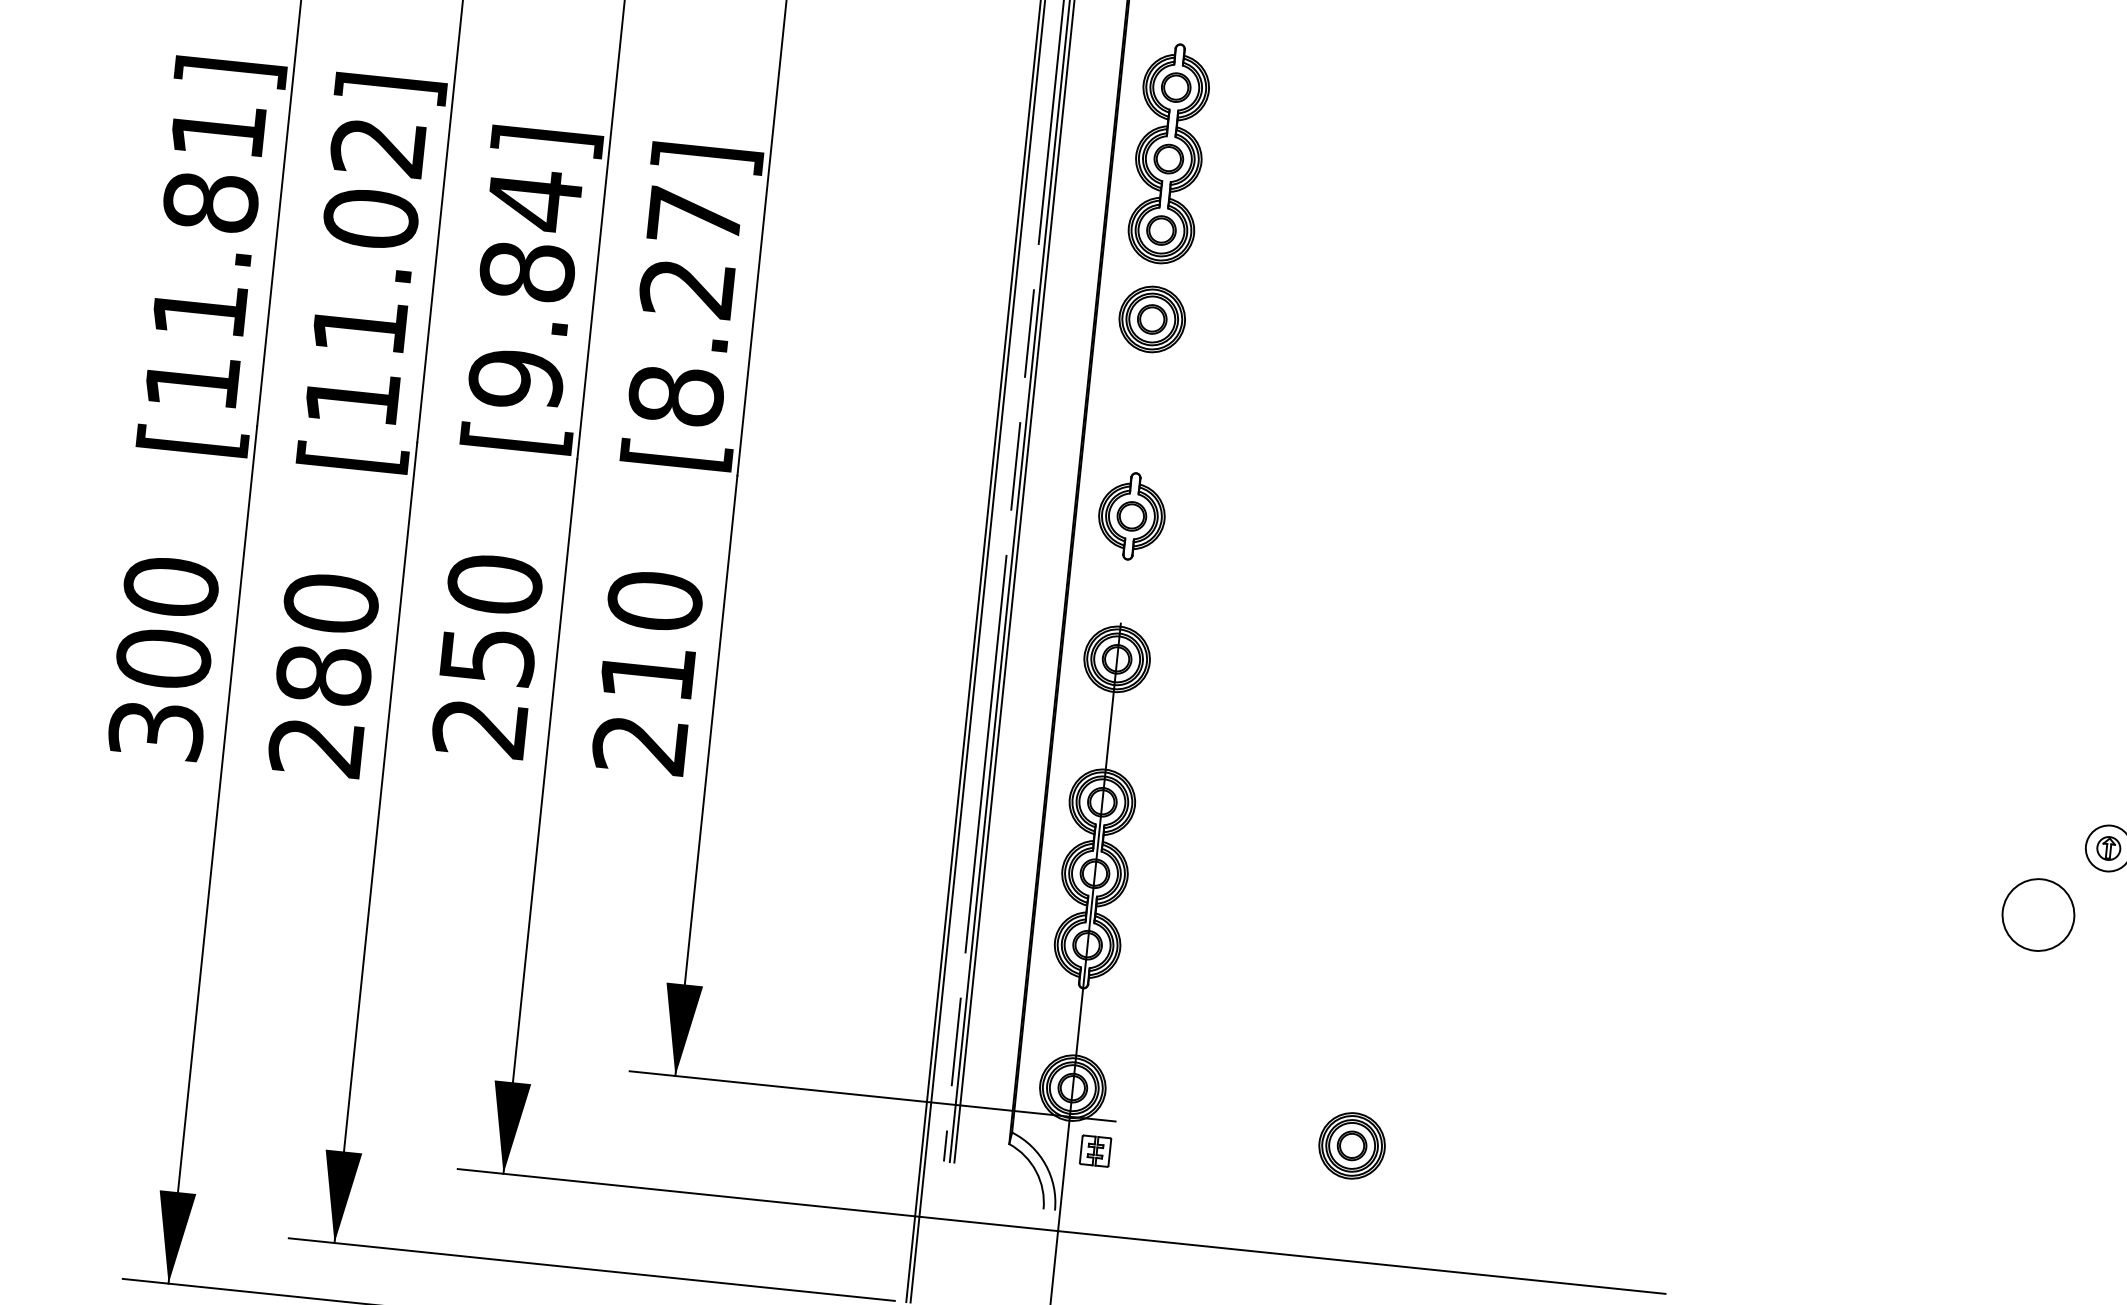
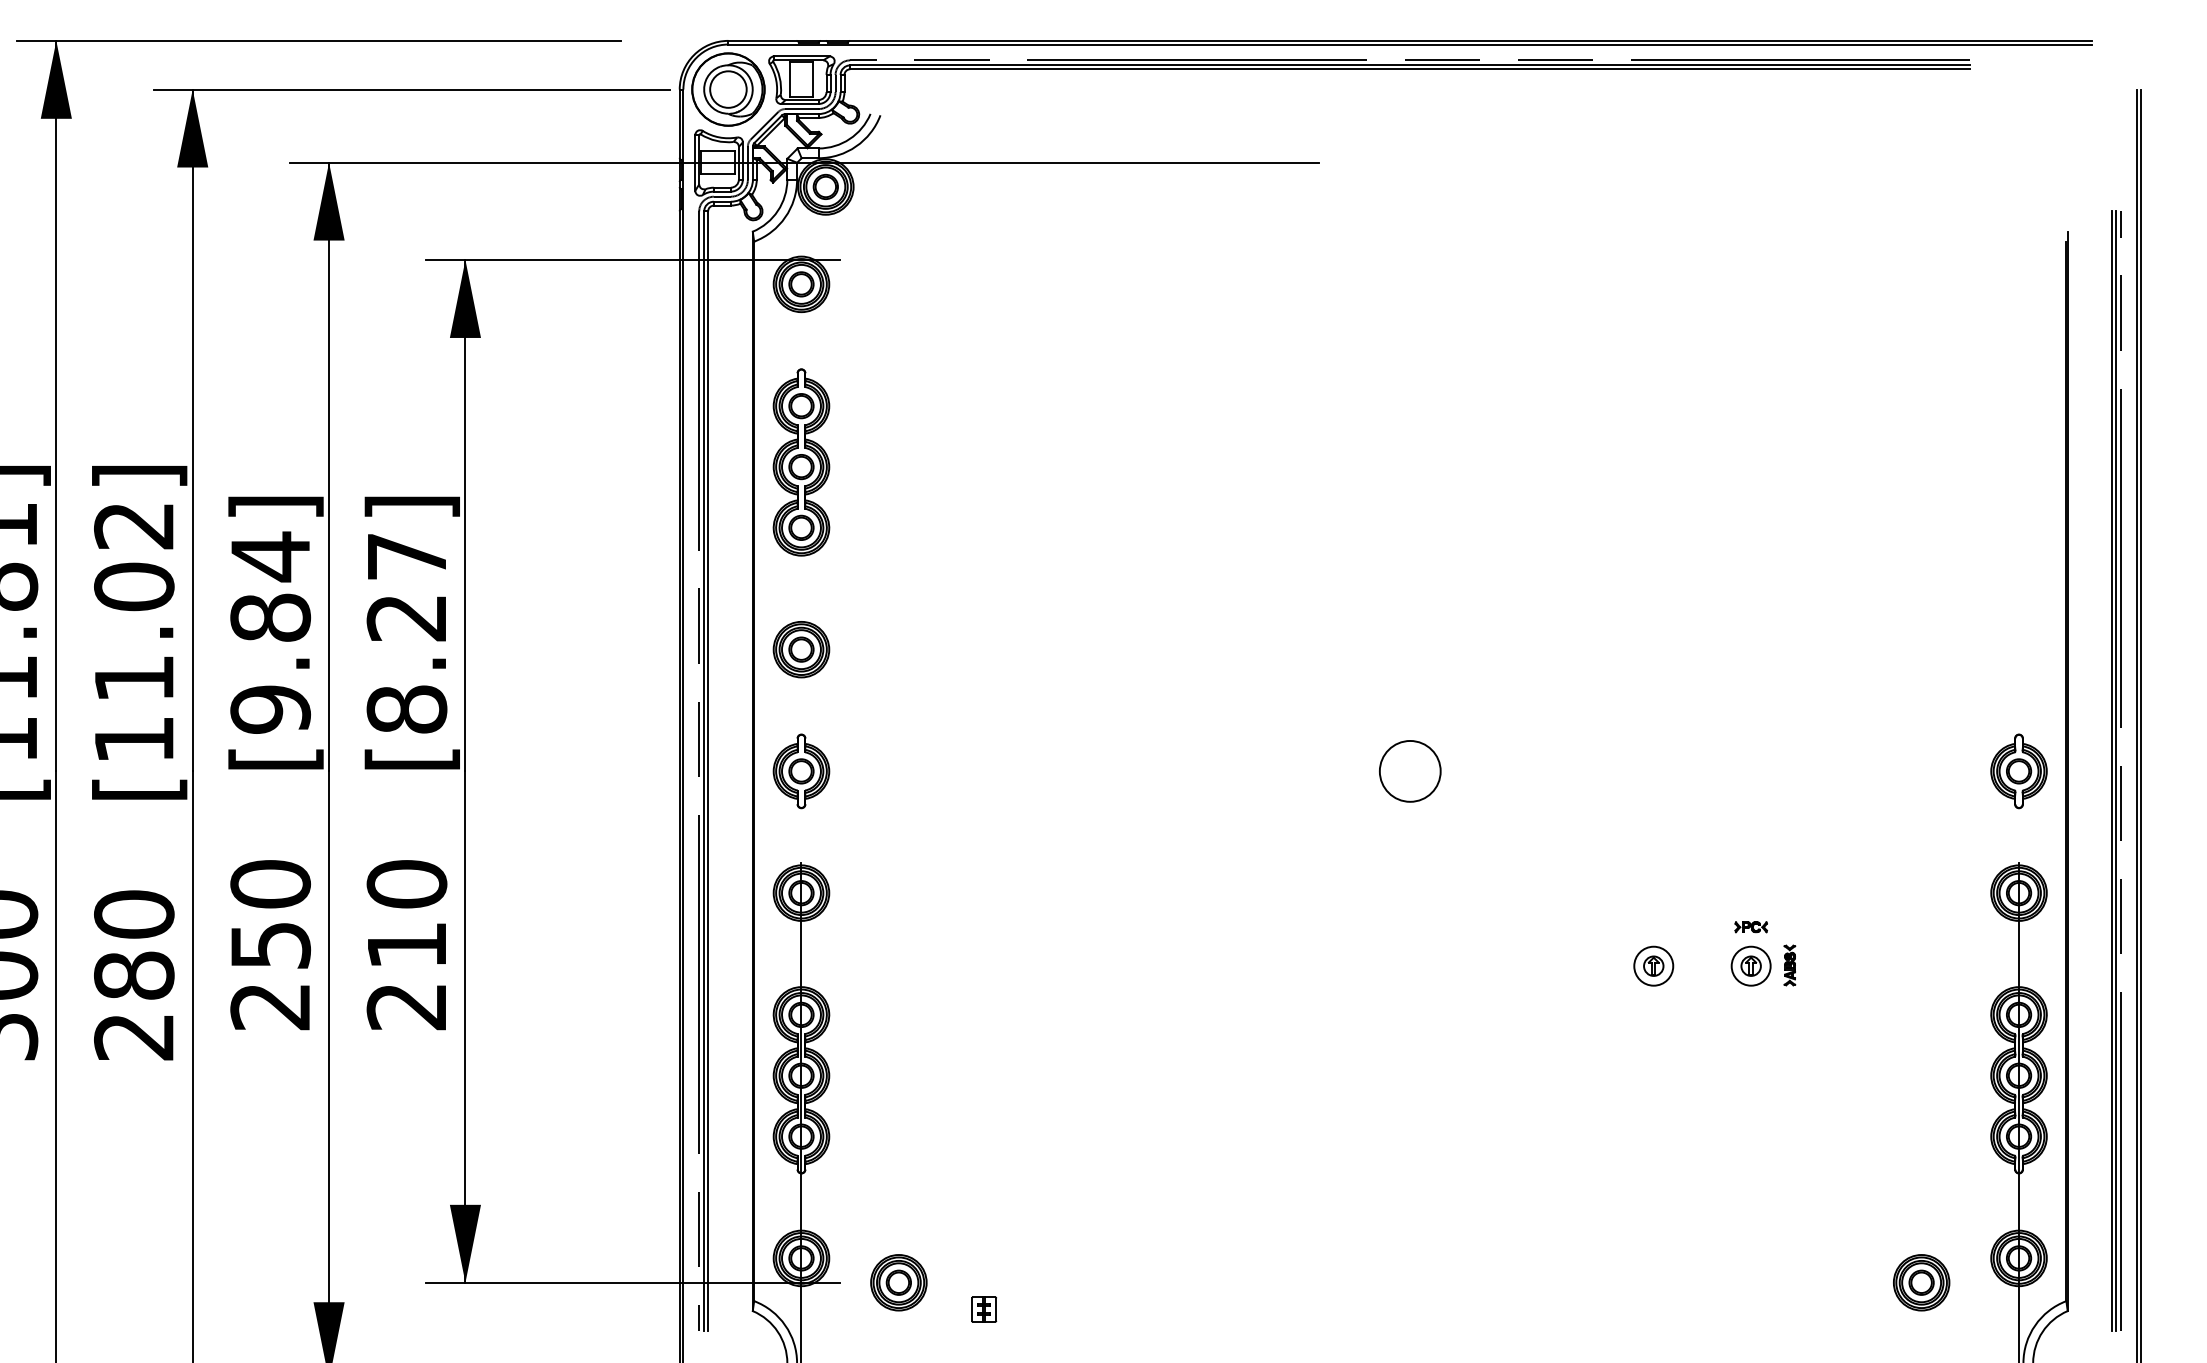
part: (1152, 319) -> (801, 649), moved
circle: (2038, 915) -> (1410, 771), moved
part: (1351, 1145) -> (898, 1282), moved
part: (1096, 1151) -> (984, 1309), moved

